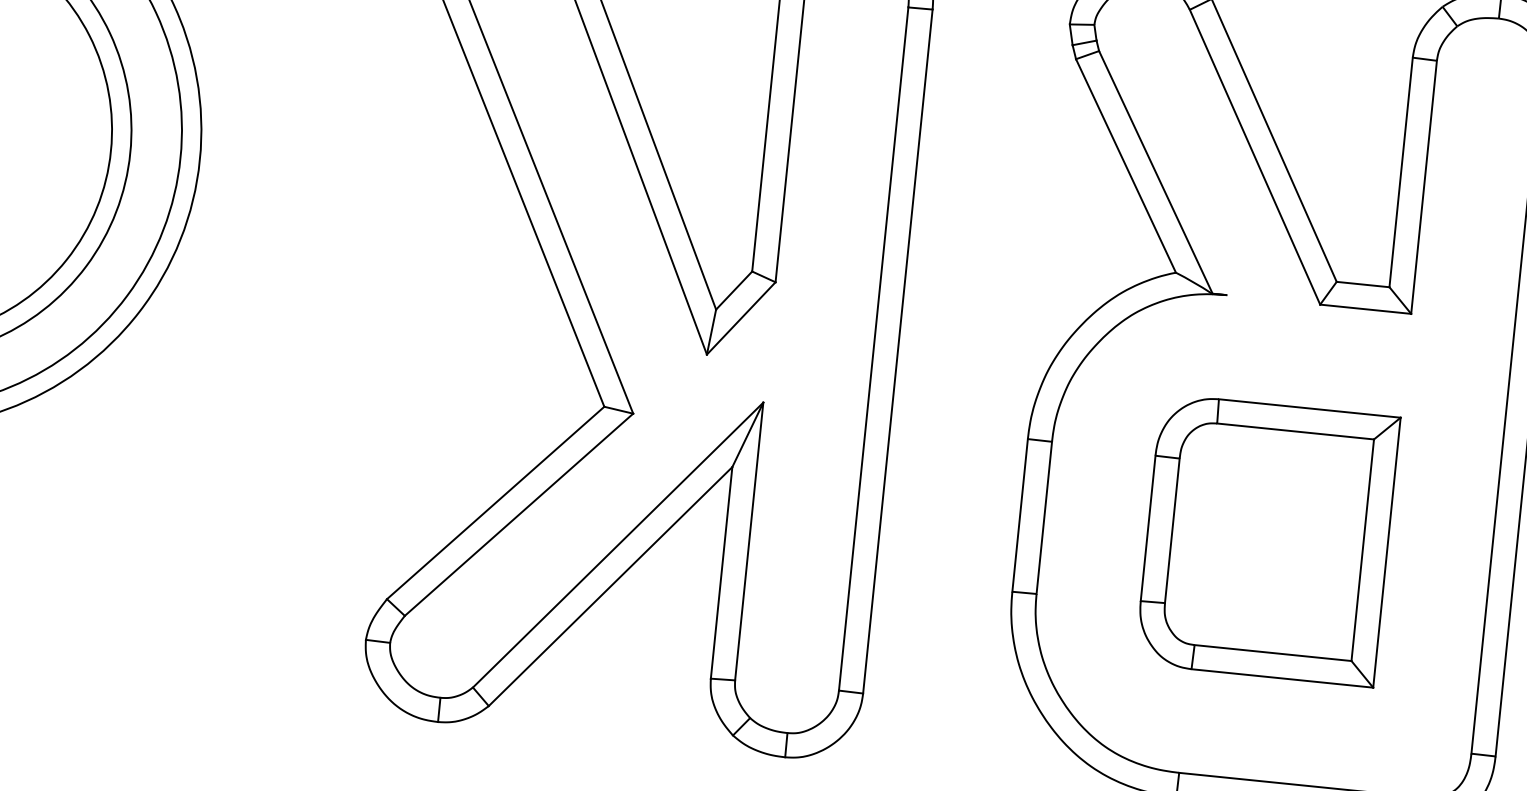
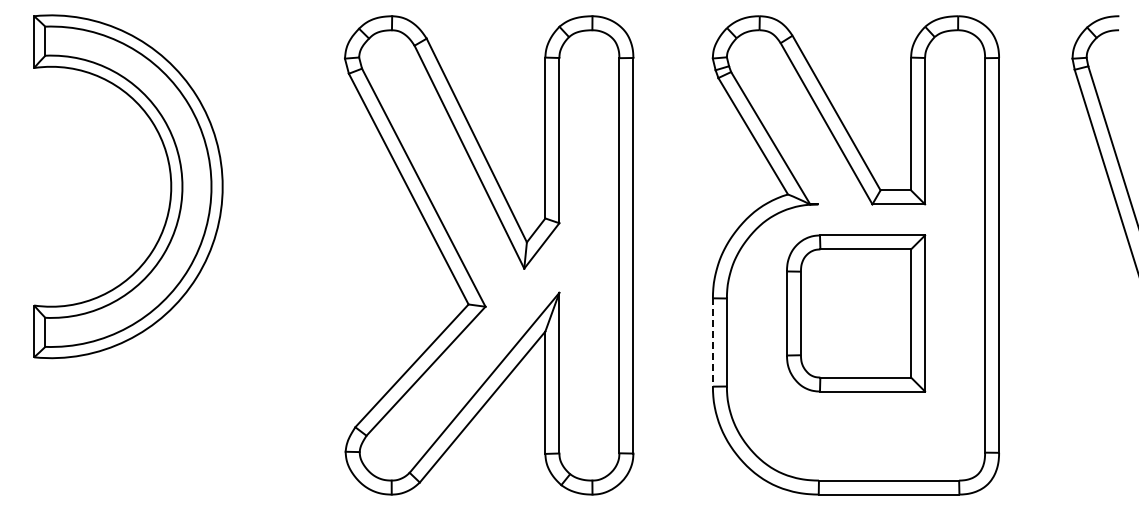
line: (1019, 515) -> (712, 342), solid -> dashed
part: (1268, 540) -> (856, 313), moved

